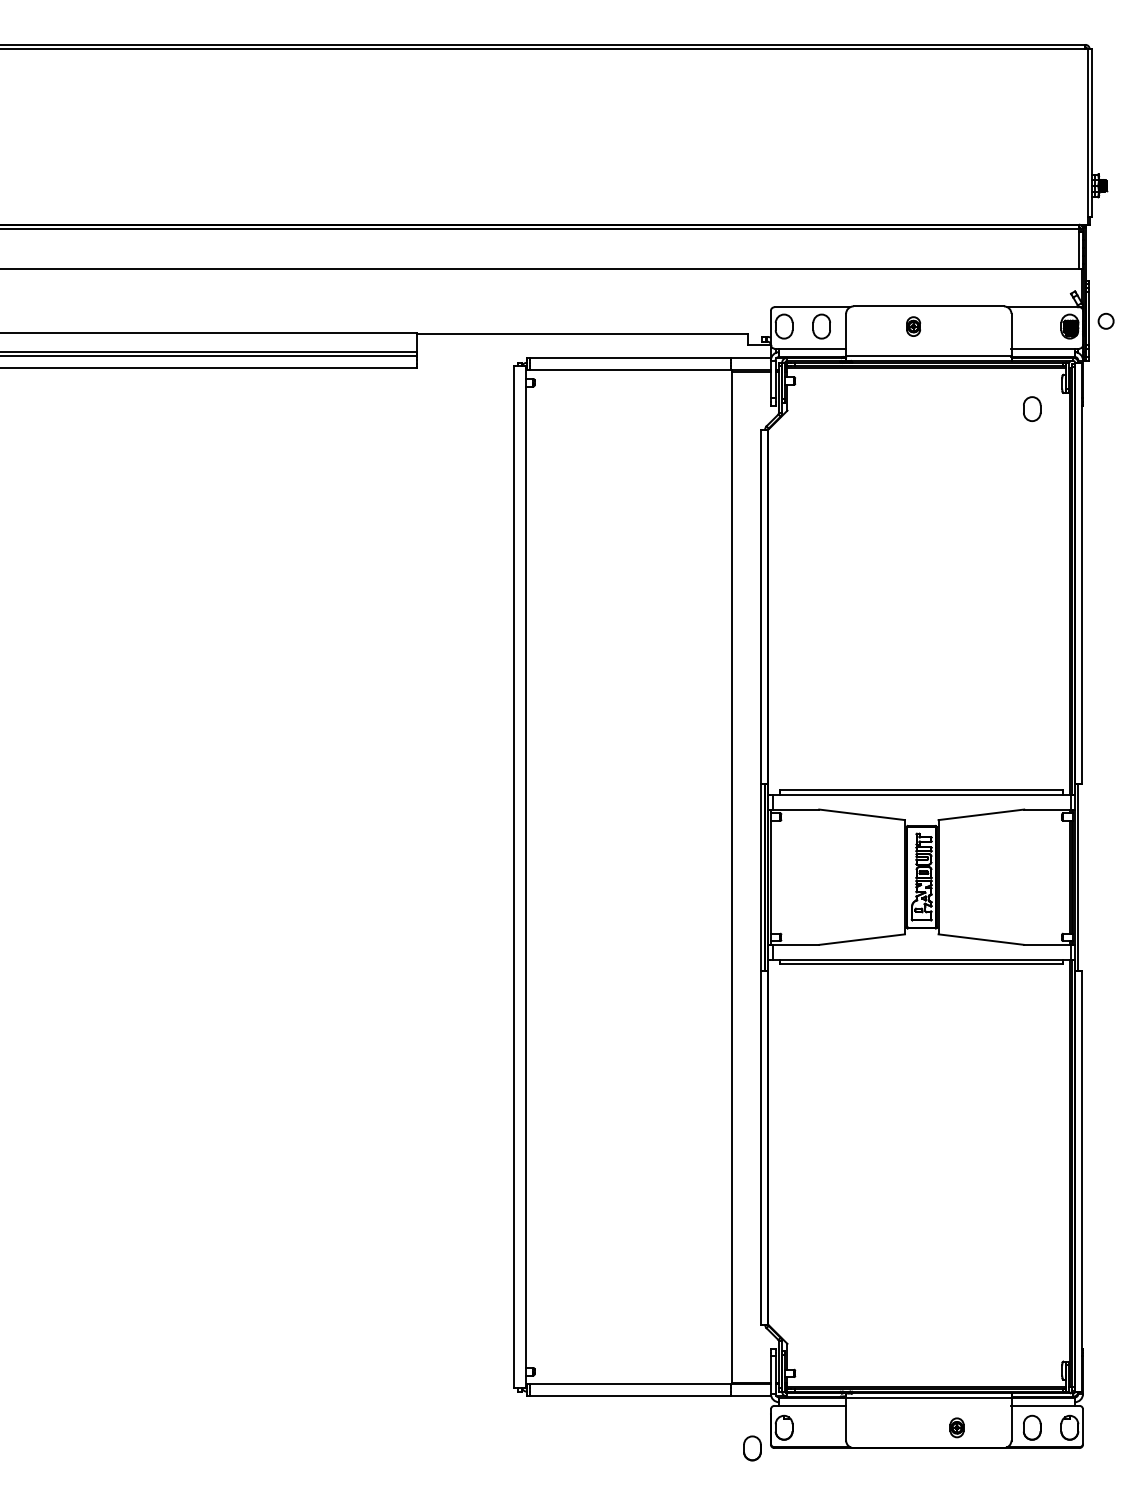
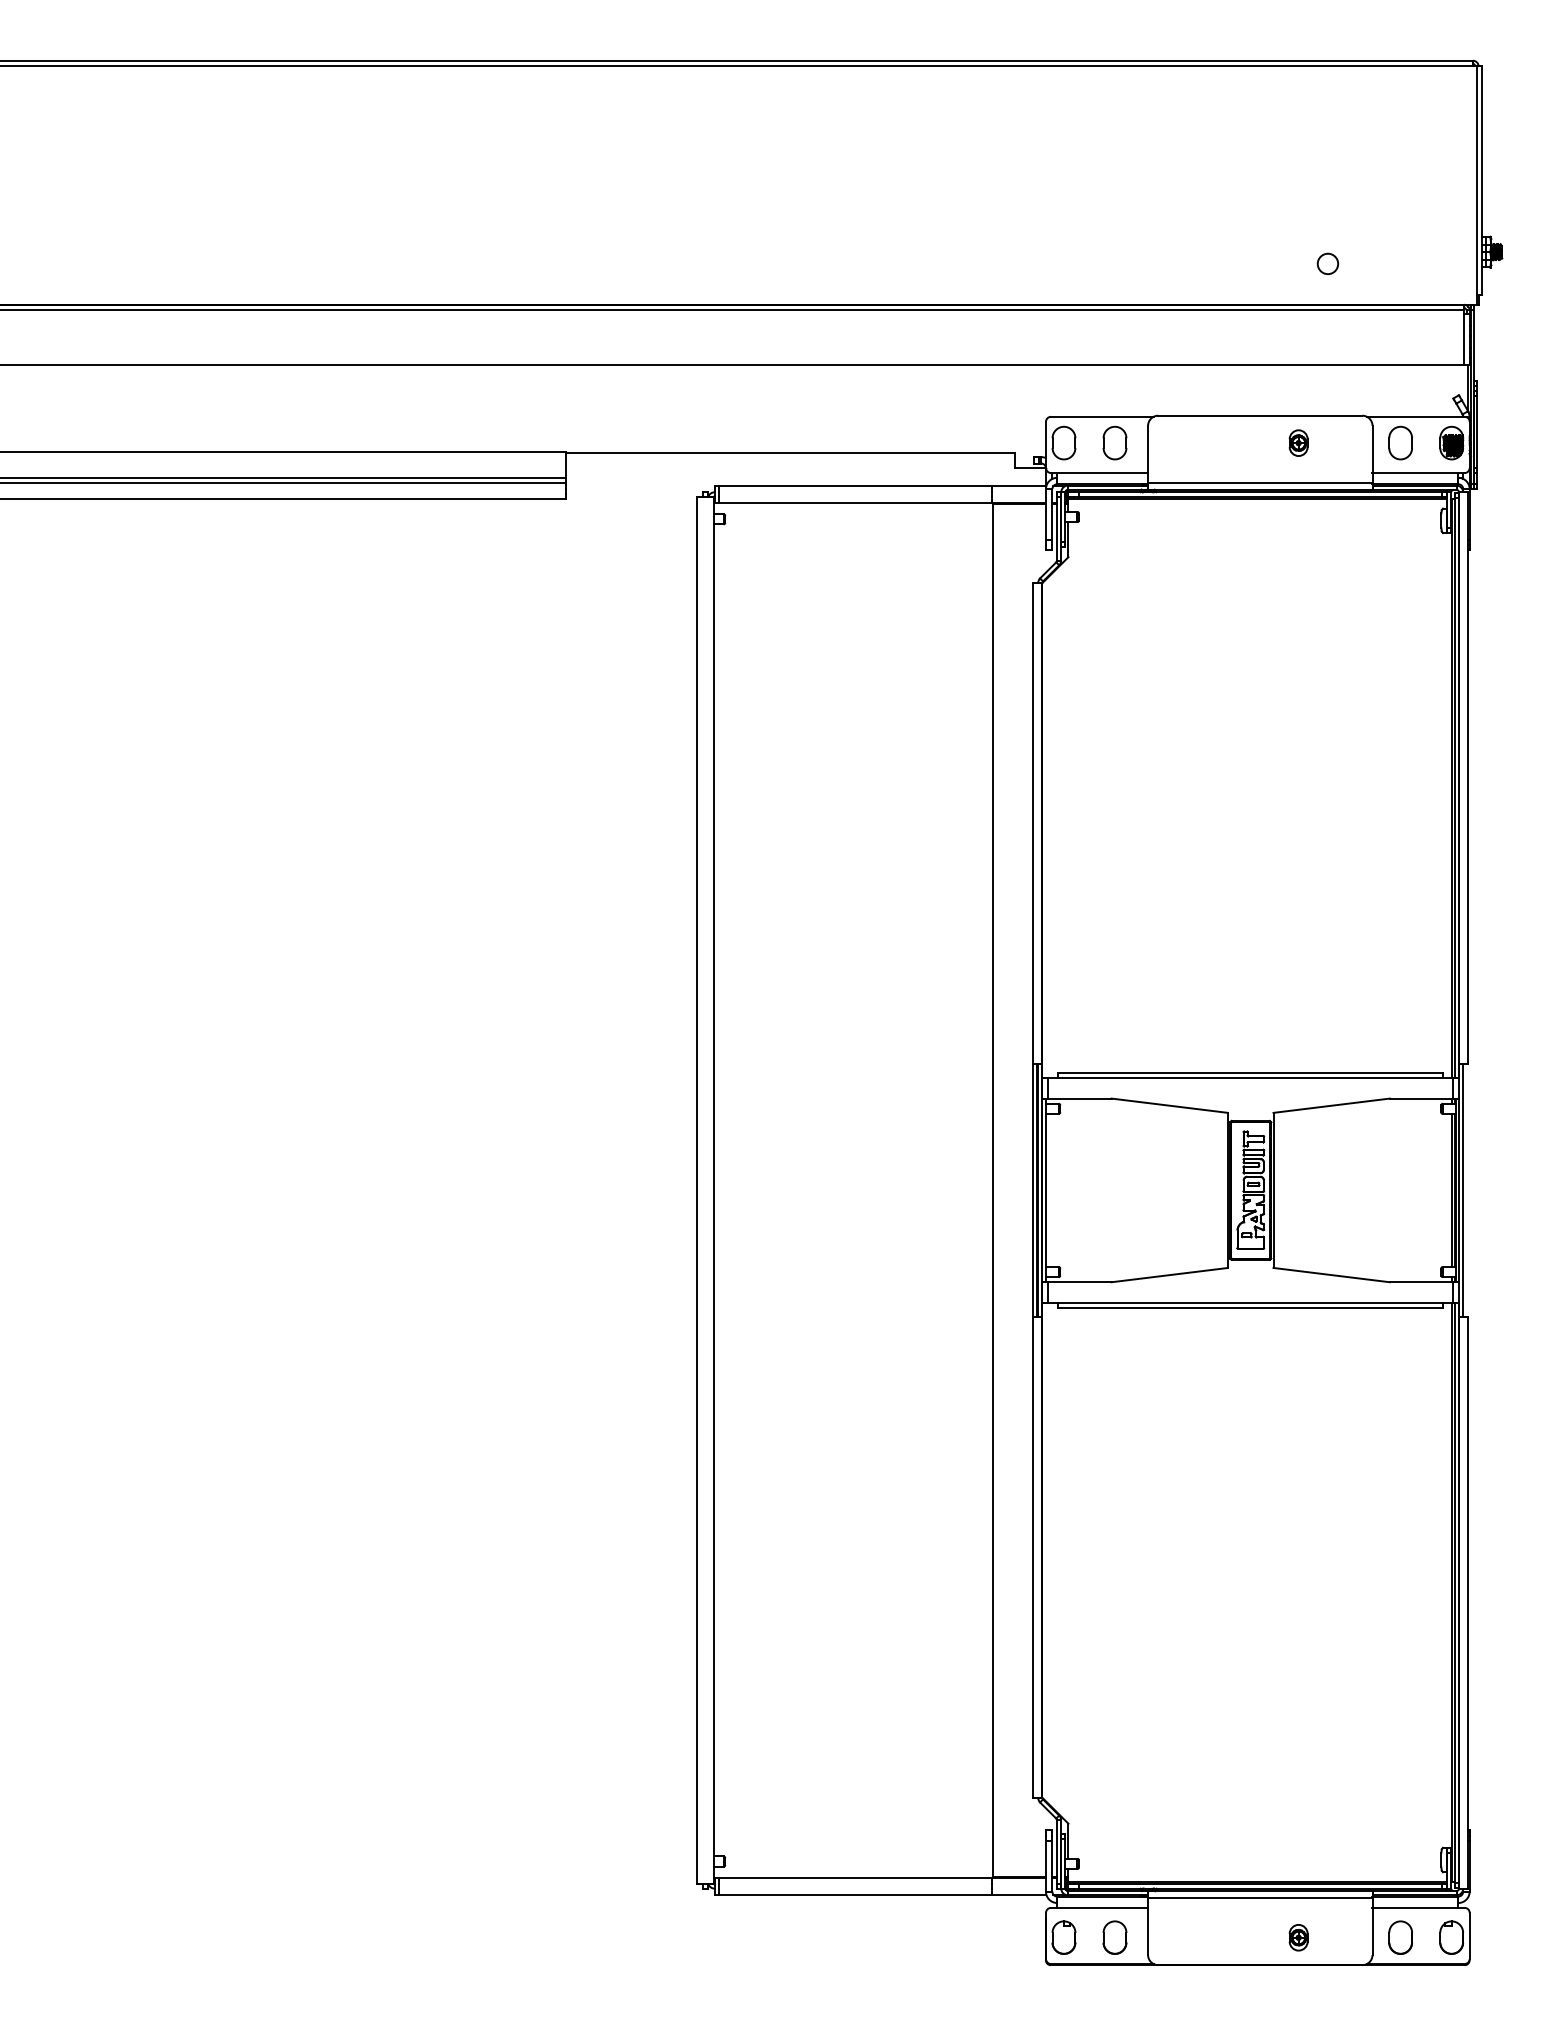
circle: (1105, 320) -> (1327, 263), moved
part: (913, 326) -> (1298, 442), moved
part: (1032, 408) -> (1400, 442), moved
part: (752, 1448) -> (1114, 1937), moved

